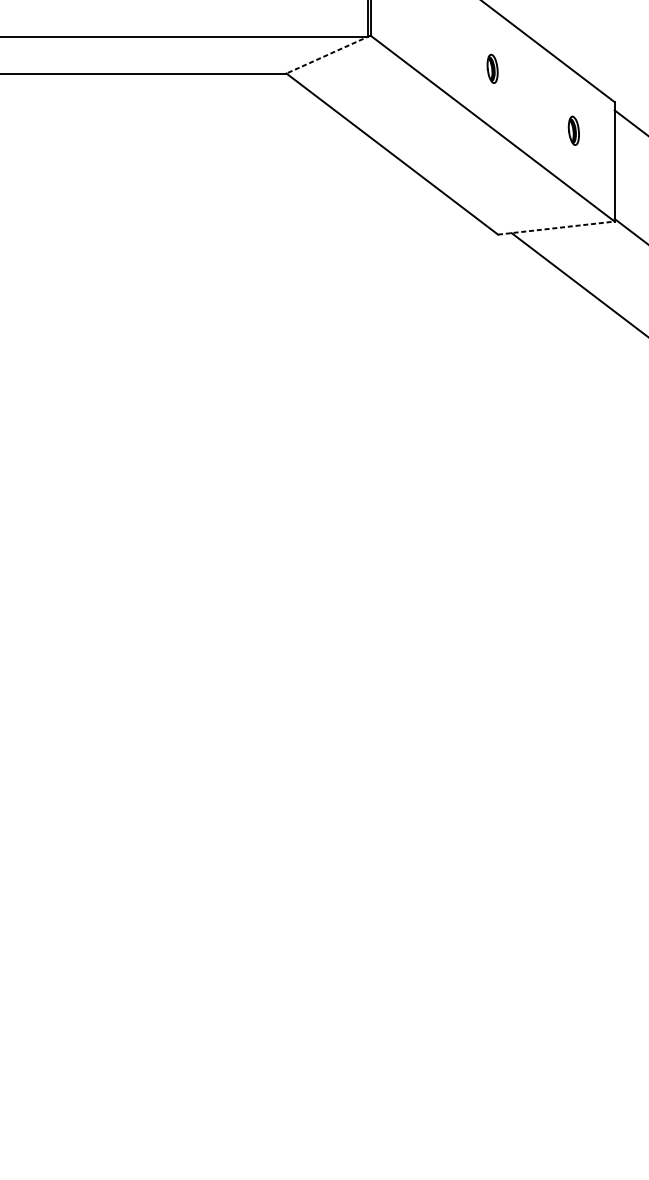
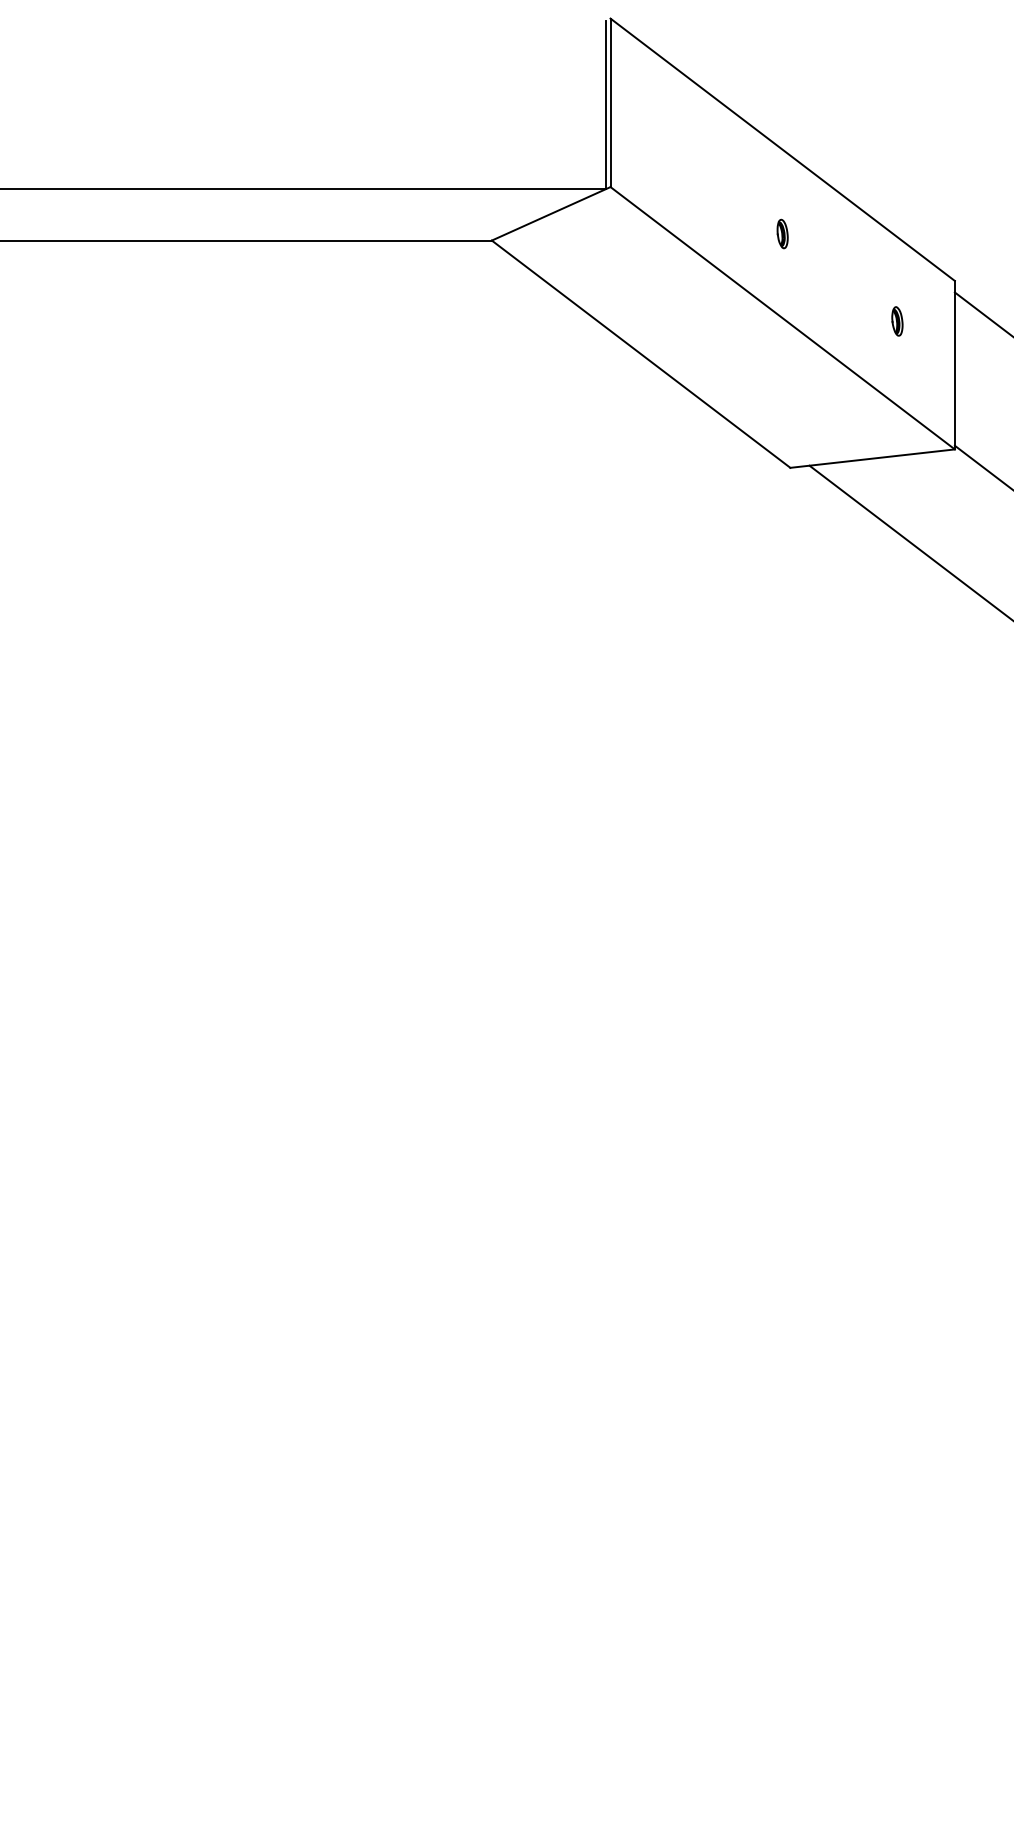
line: (328, 55) -> (550, 214), dashed -> solid
part: (492, 68) -> (782, 233), size x0.71
part: (573, 130) -> (897, 321), size x0.71
line: (556, 228) -> (872, 458), dashed -> solid

